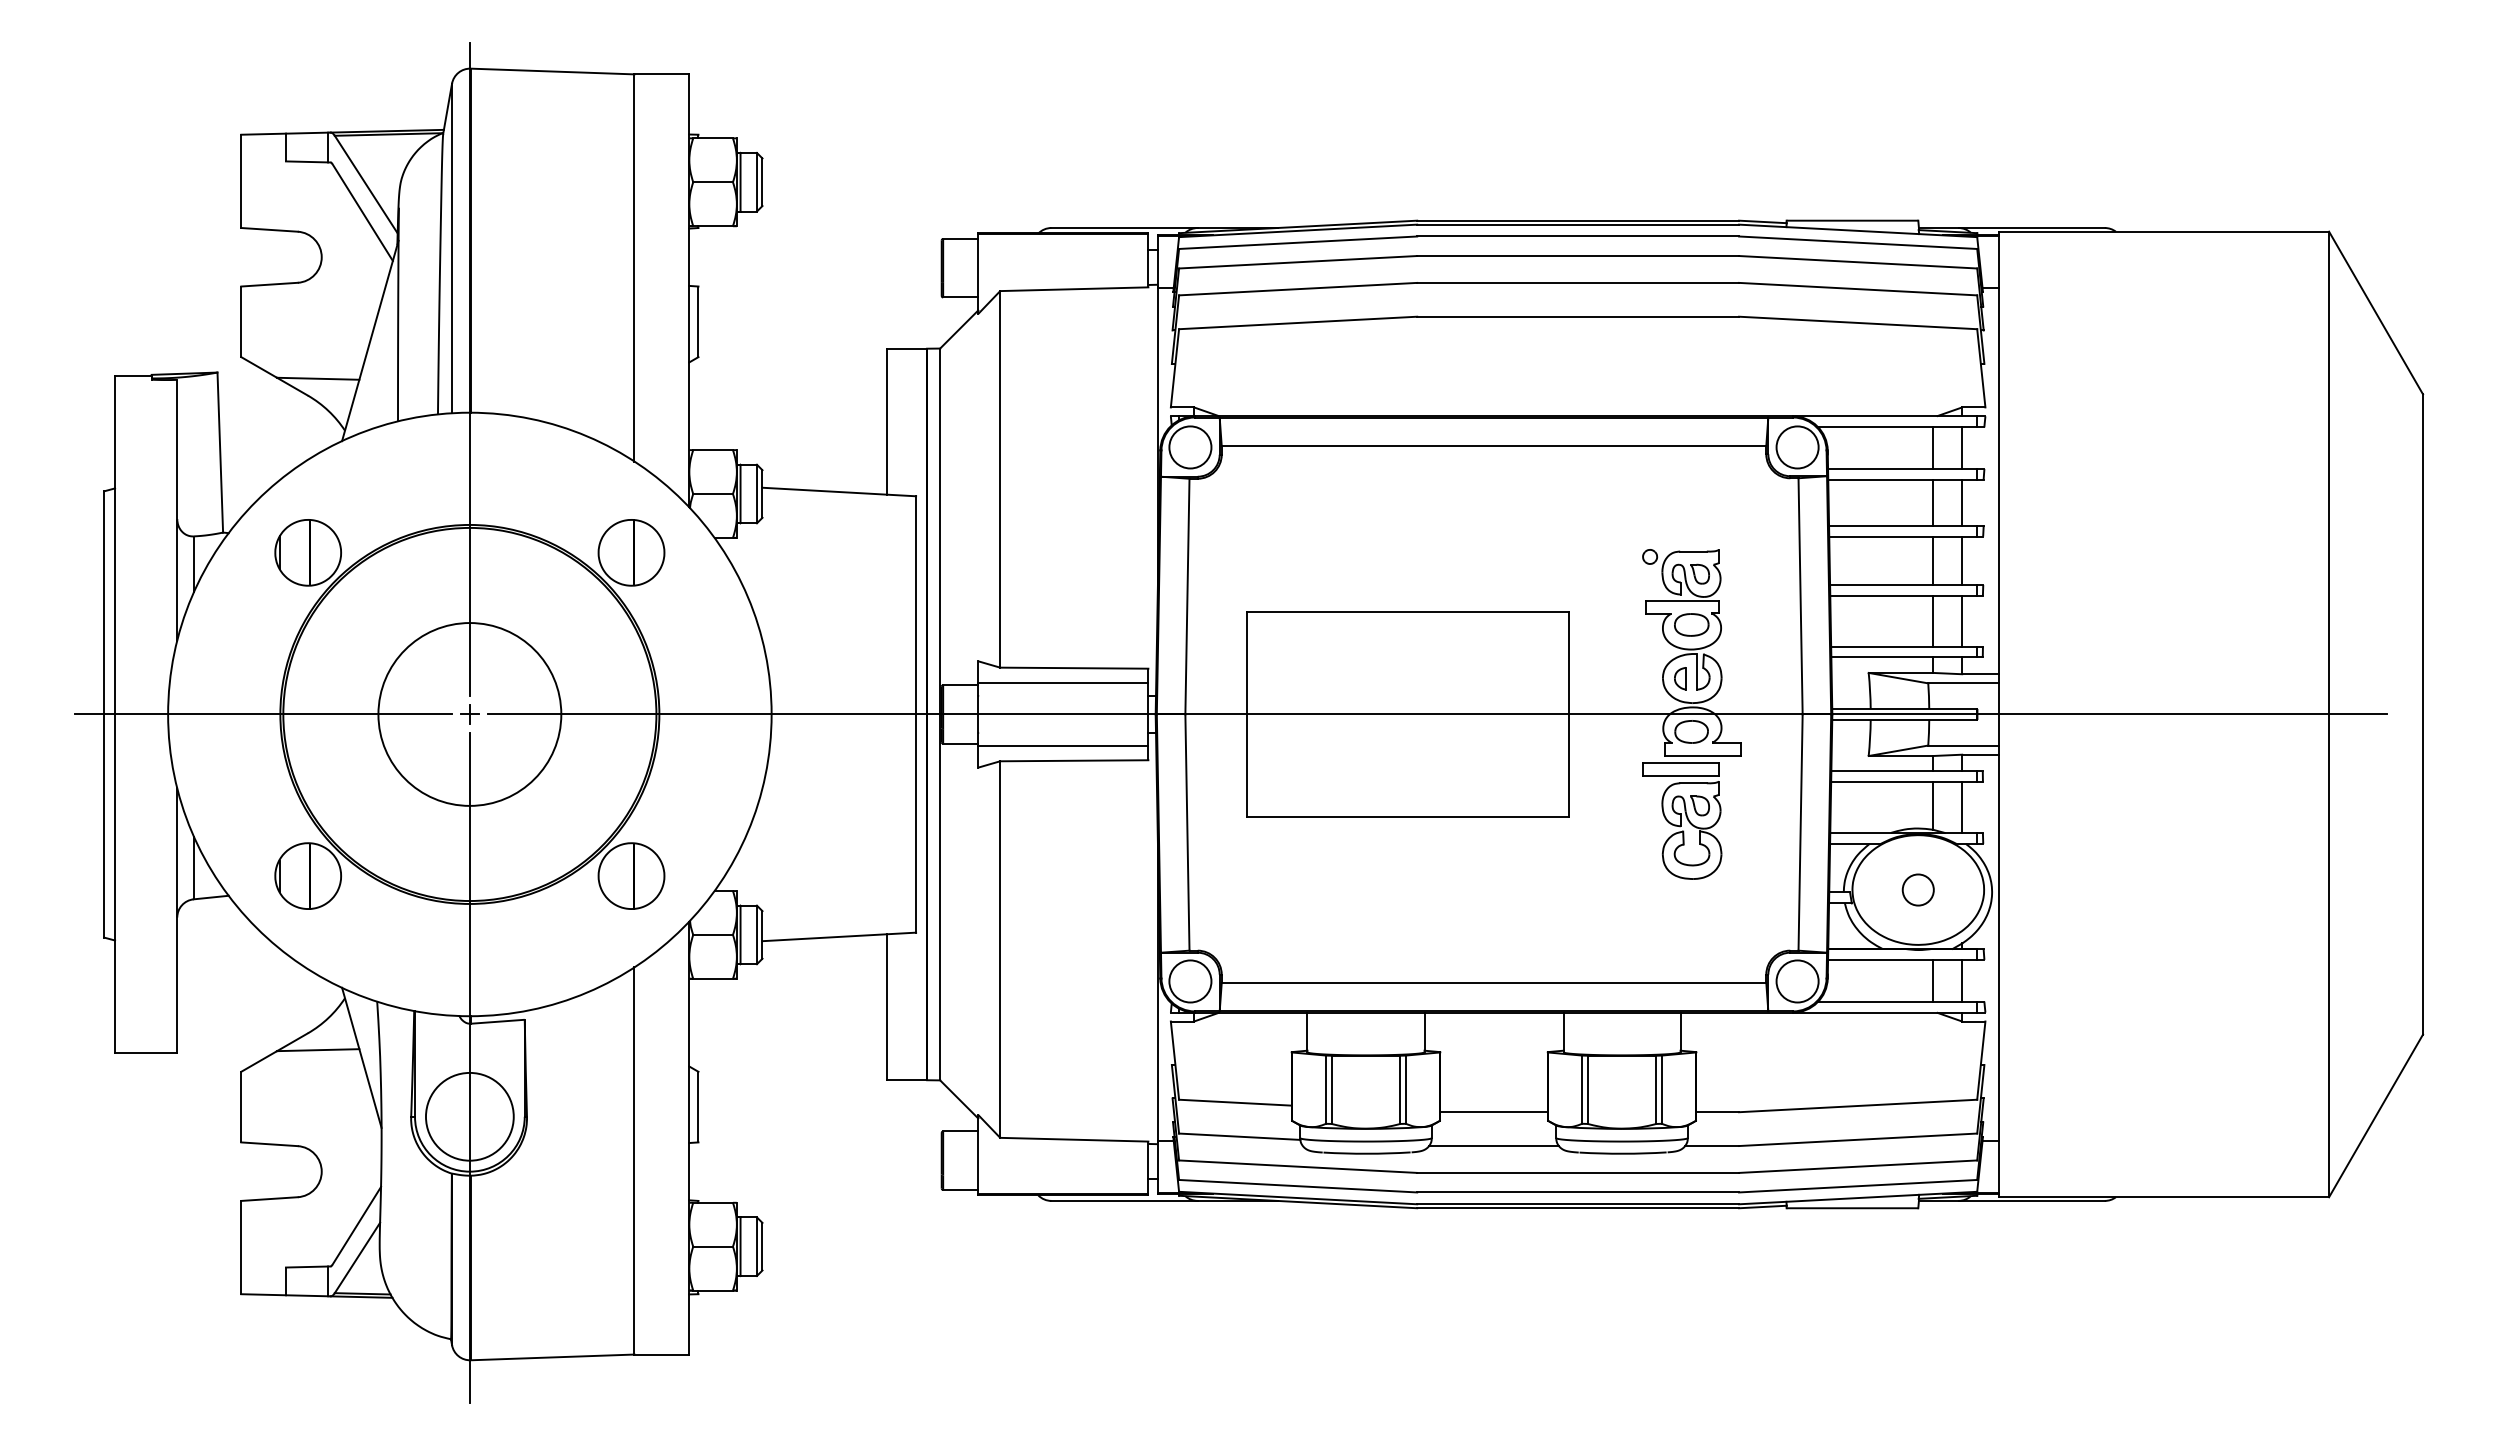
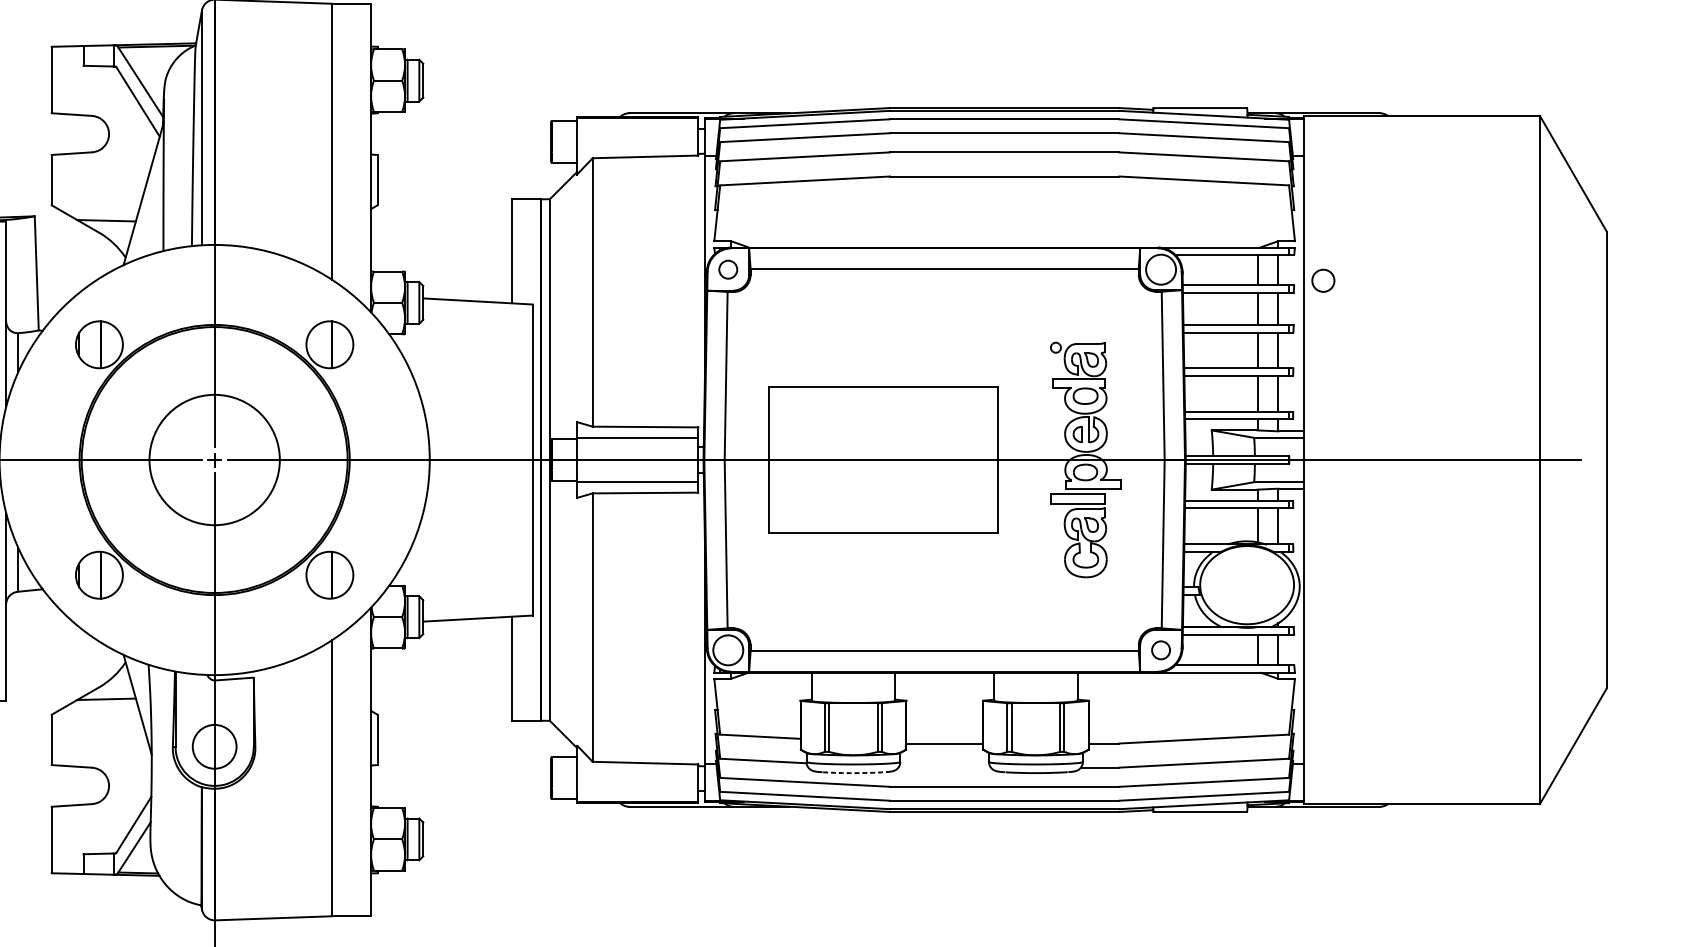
circle: (1190, 447) -> (728, 269), size x0.6
circle: (1917, 889) -> (1322, 280), moved
circle: (1797, 981) -> (1161, 650), size x0.6
circle: (469, 1116) -> (214, 746), size x0.7
line: (1493, 1146) -> (944, 767), removed
arc: (1367, 1153) -> (854, 772), solid -> dashed

